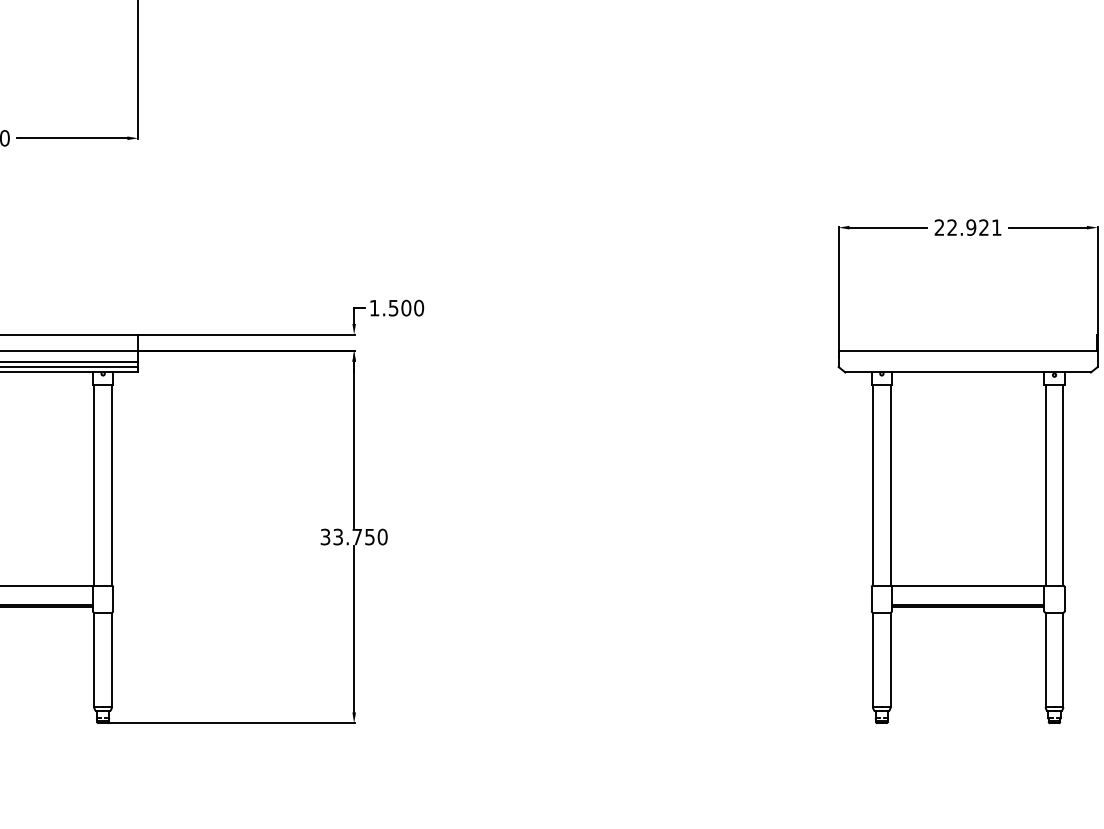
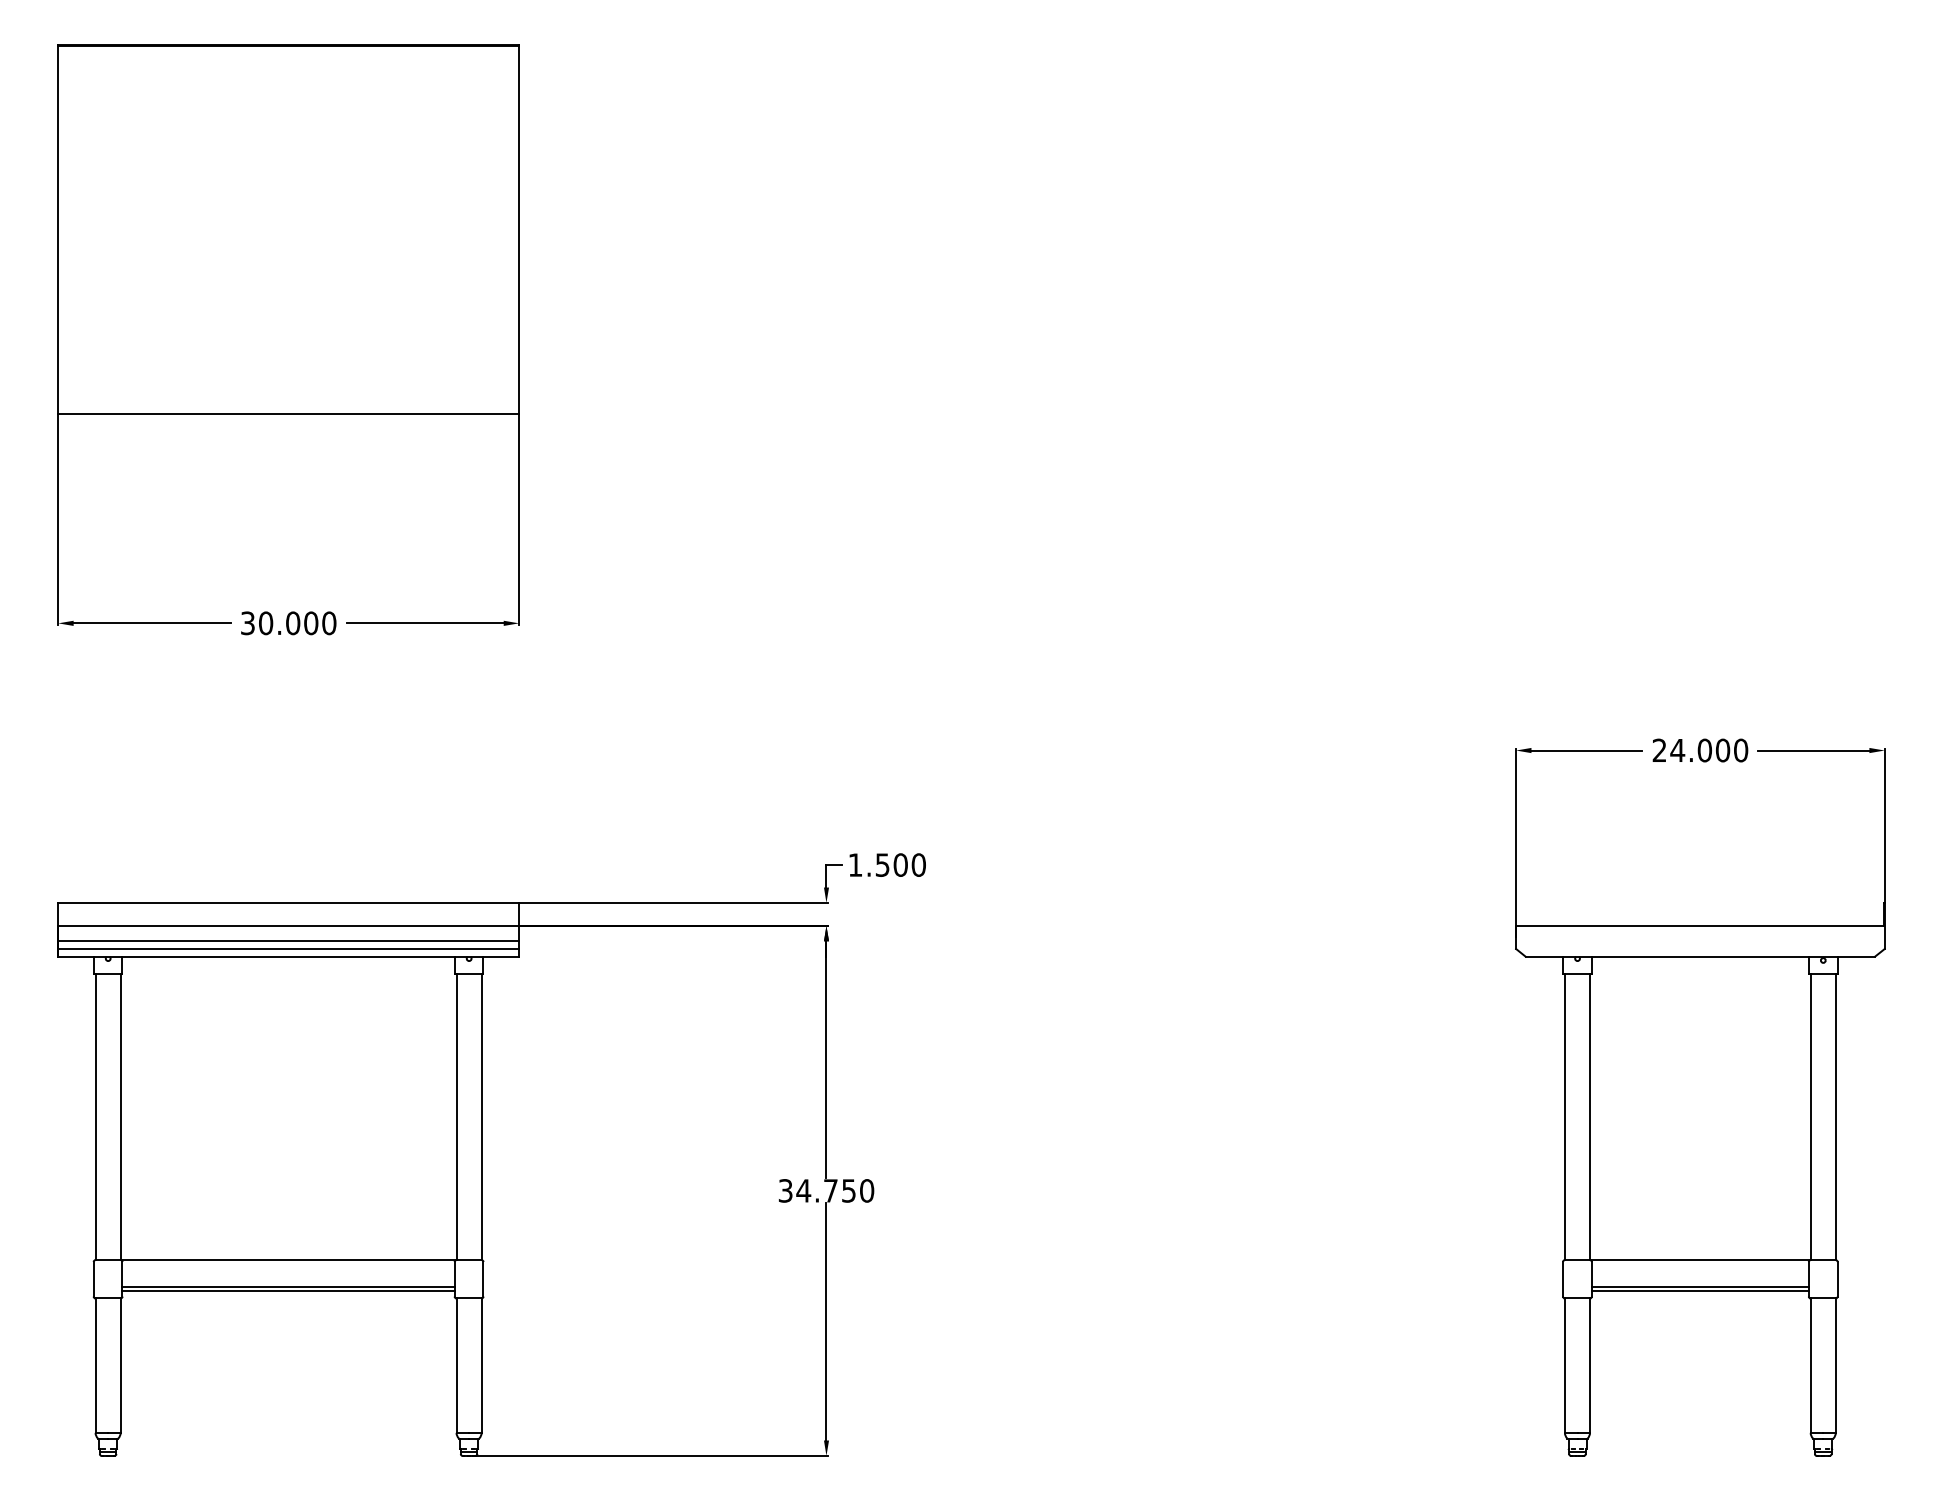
text: (974, 227) -> (1709, 750), 22.921 -> 24.000
text: (338, 536) -> (803, 1190), 33.750 -> 34.750

